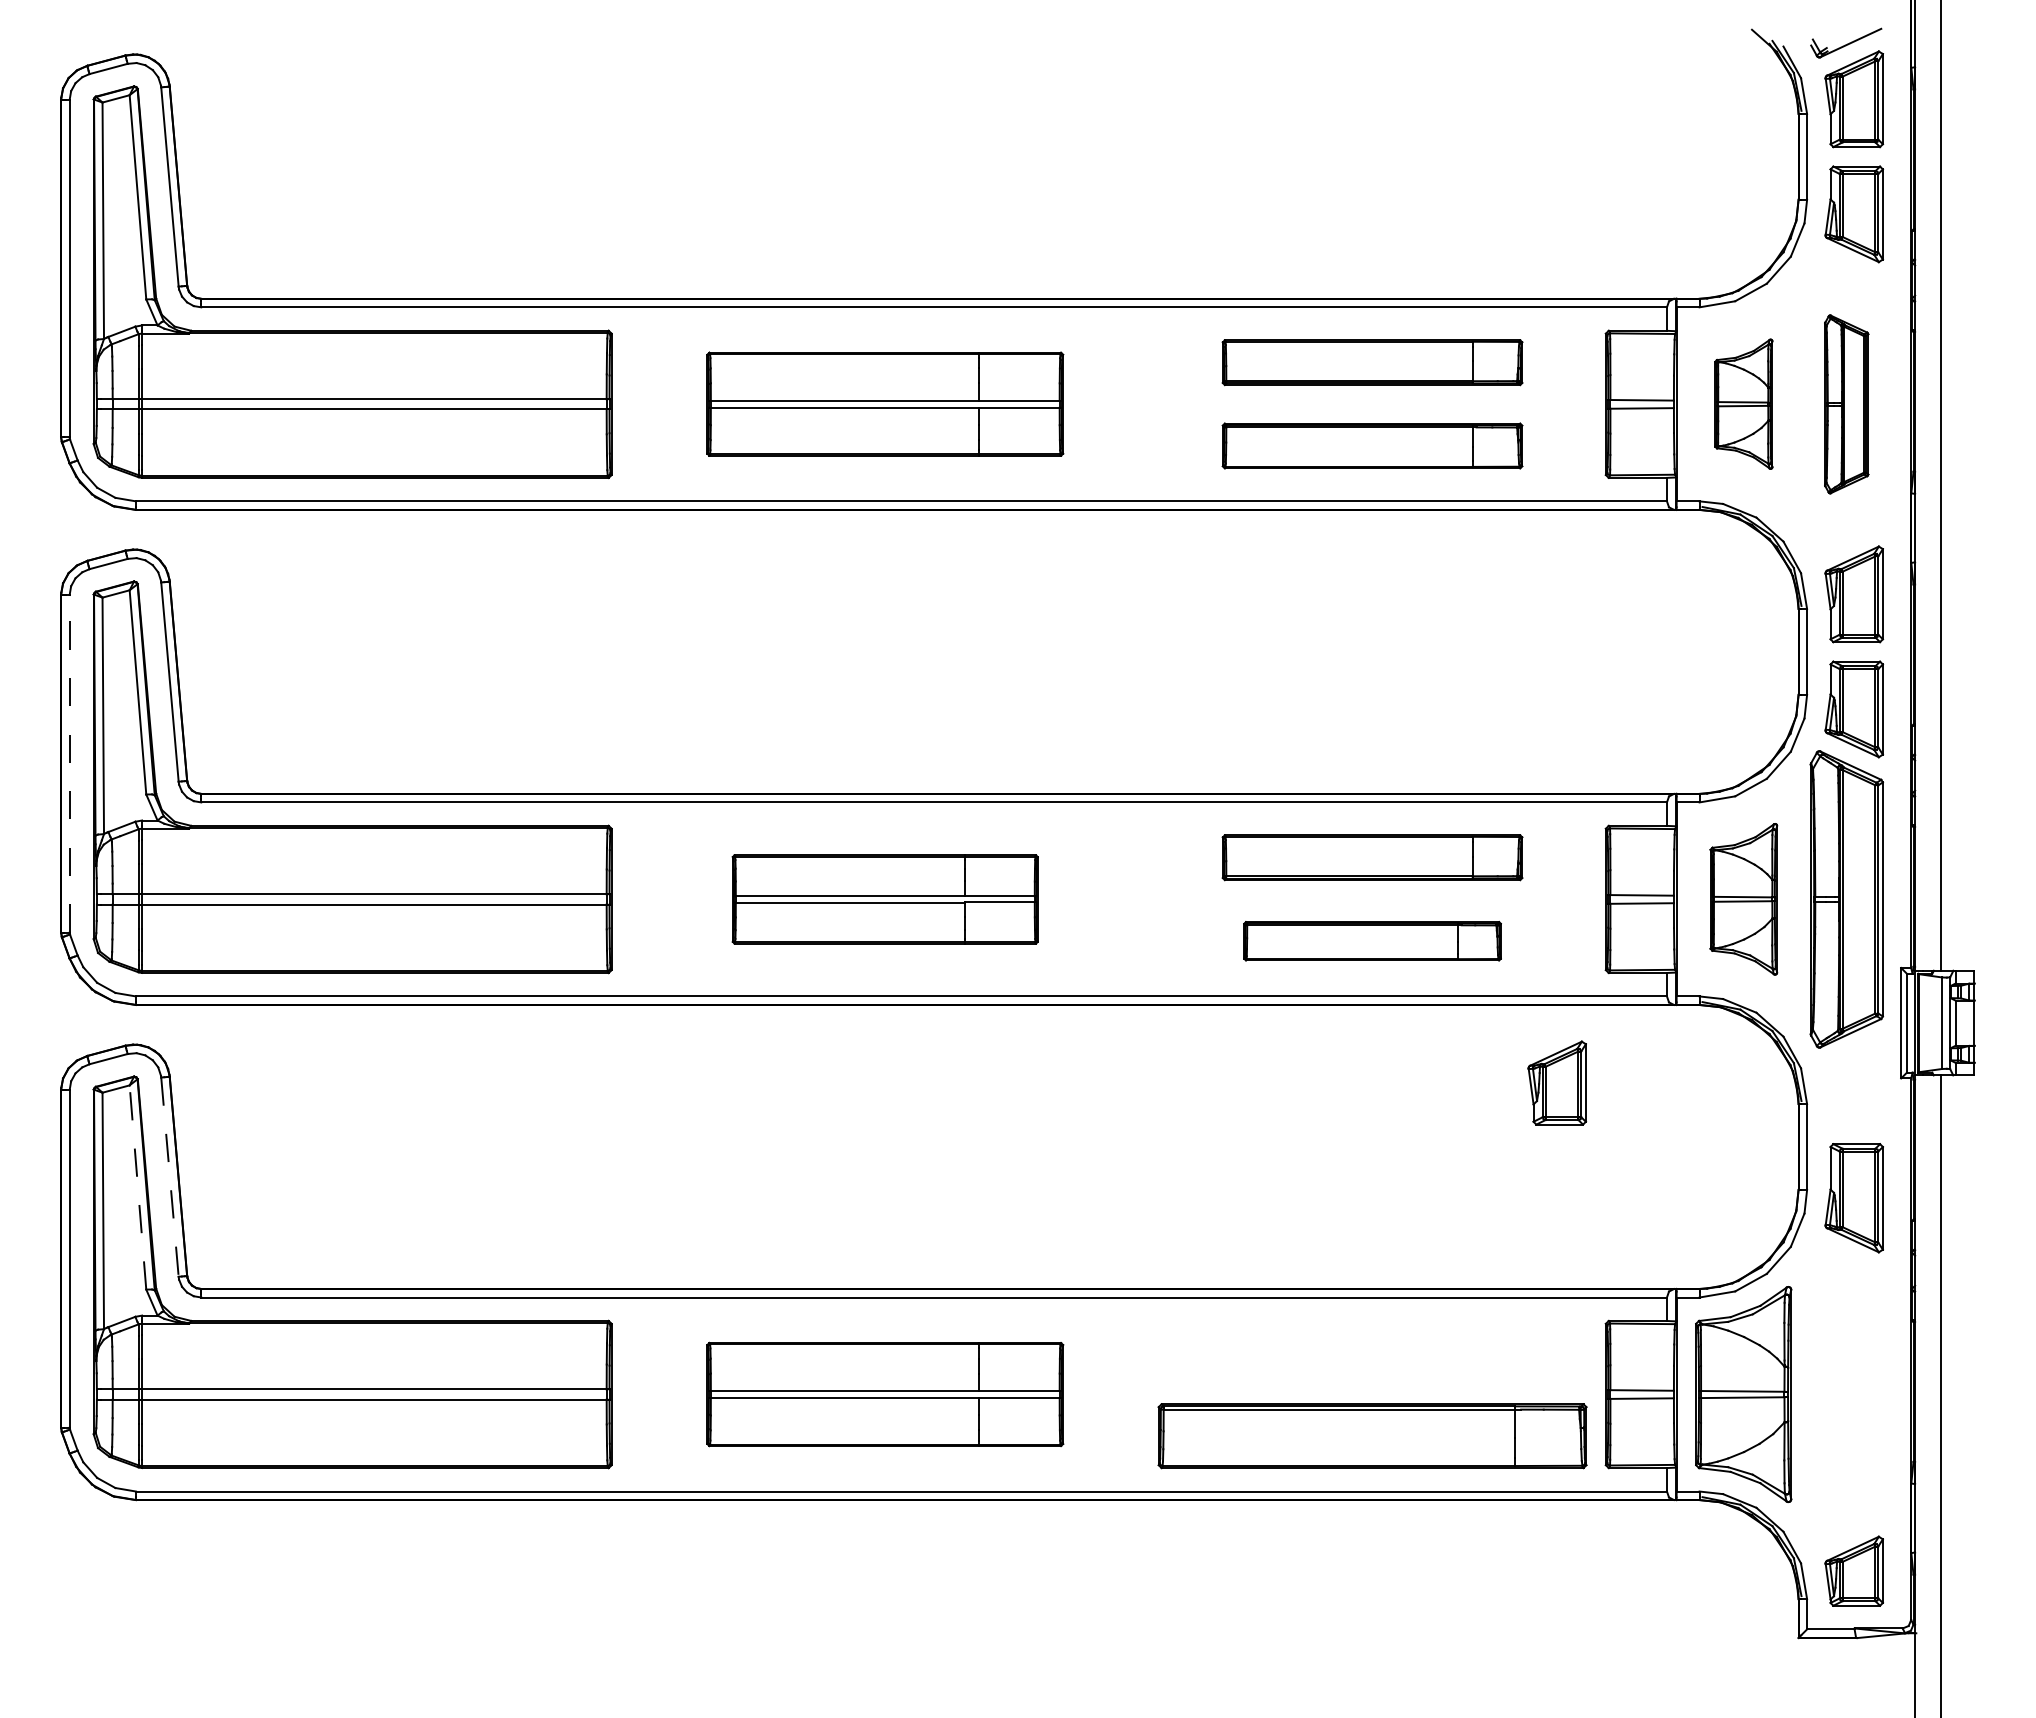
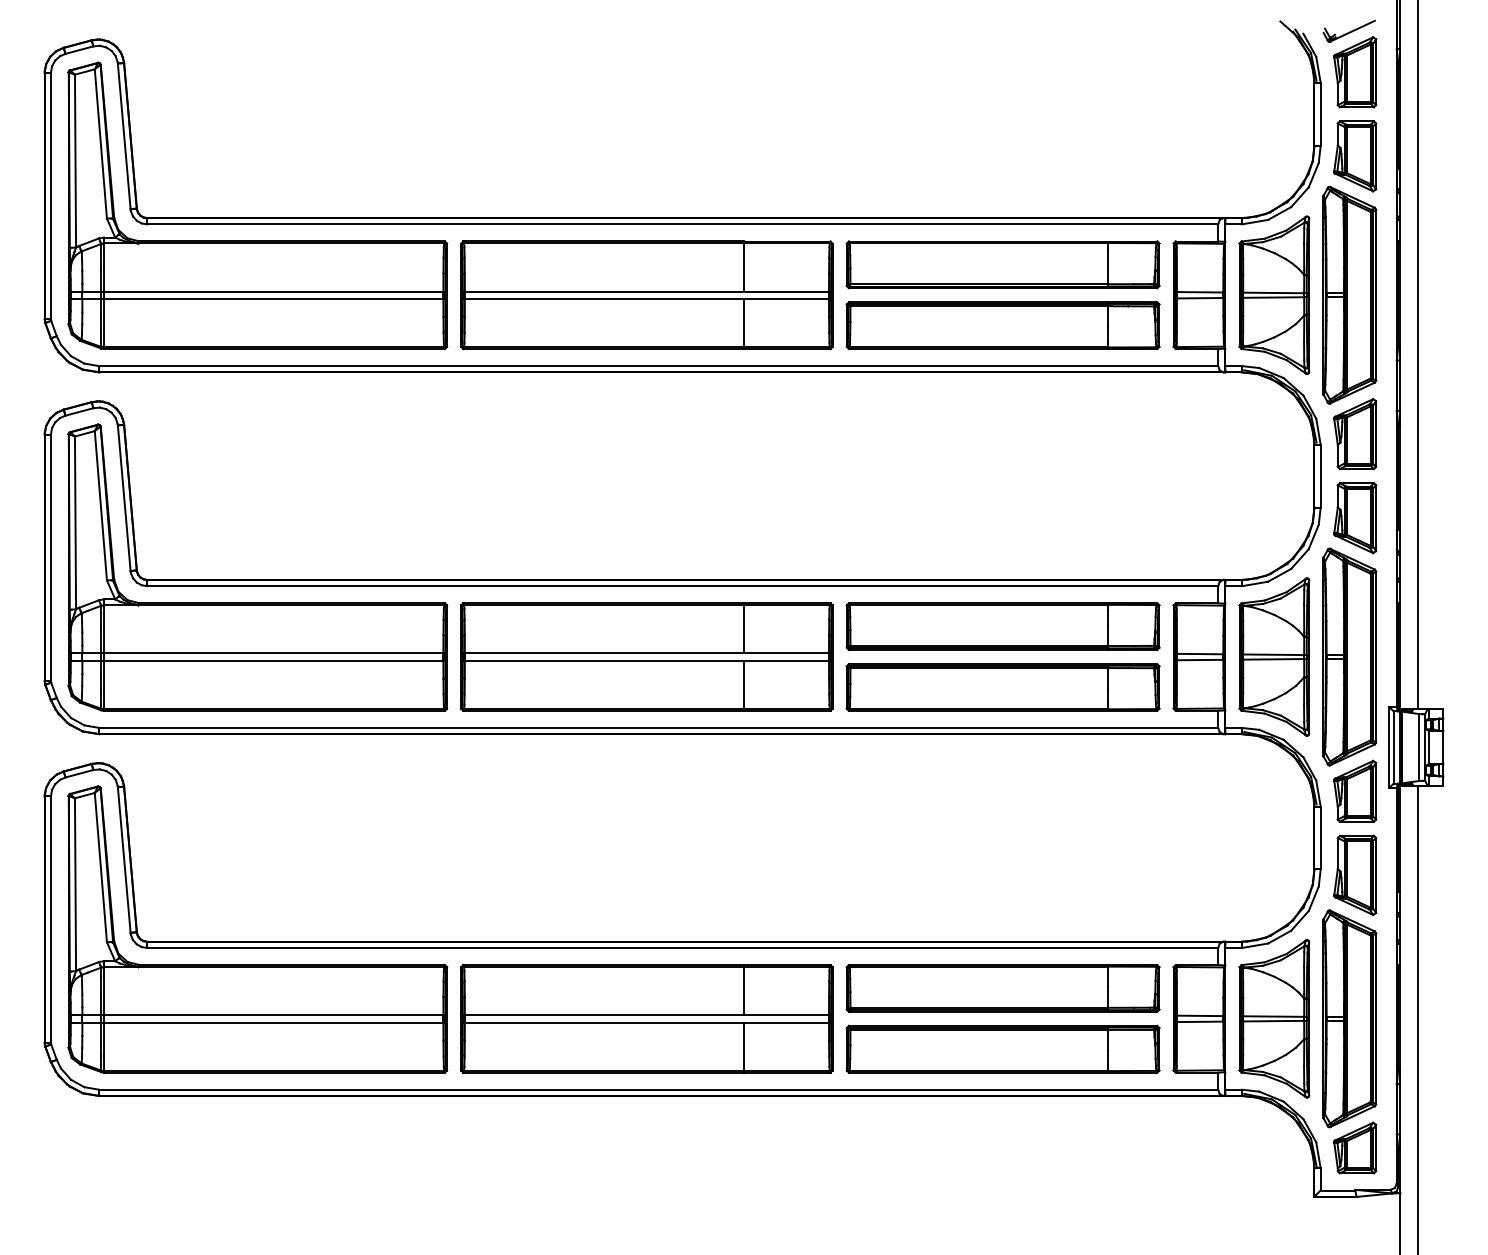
part: (1372, 362) -> (1003, 264), size x1.43
part: (885, 403) -> (647, 294), size x1.43
part: (1743, 403) -> (1274, 294), size x1.67
part: (1846, 404) -> (1349, 295), size x1.67
part: (1372, 445) -> (1003, 325), size x1.43
line: (69, 763) -> (50, 557), dashed -> solid
part: (1372, 857) -> (1003, 626), size x1.43
part: (1743, 898) -> (1274, 656), size x1.43
part: (885, 899) -> (647, 657), size x1.67
part: (1372, 941) -> (1003, 687), size x1.67
part: (1557, 1082) -> (1355, 790), moved
line: (170, 1177) -> (124, 860), dashed -> solid
line: (137, 1186) -> (100, 866), dashed -> solid
part: (1372, 1352) -> (1003, 988), added
part: (885, 1394) -> (647, 1018), size x1.43
part: (1846, 1394) -> (1349, 1018), added

